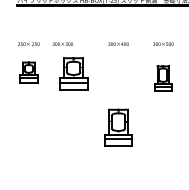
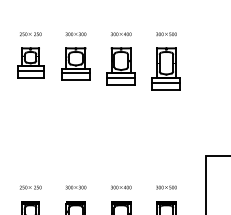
text: (62, 44) -> (75, 34), moved
part: (28, 72) -> (30, 62), size x1.43
part: (162, 78) -> (165, 68), size x1.67
part: (117, 127) -> (120, 66), moved

